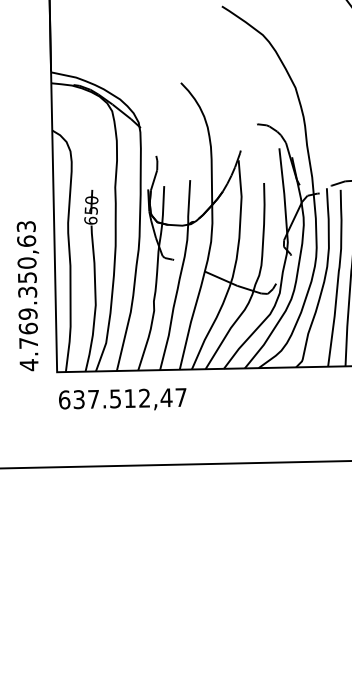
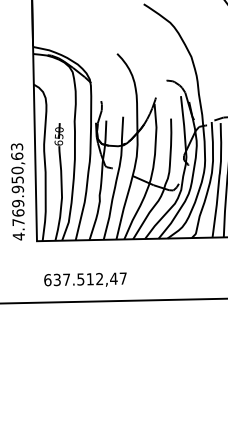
text: (27, 292) -> (17, 189), 4.769.350,63 -> 4.769.950,63
text: (122, 398) -> (85, 279), moved

